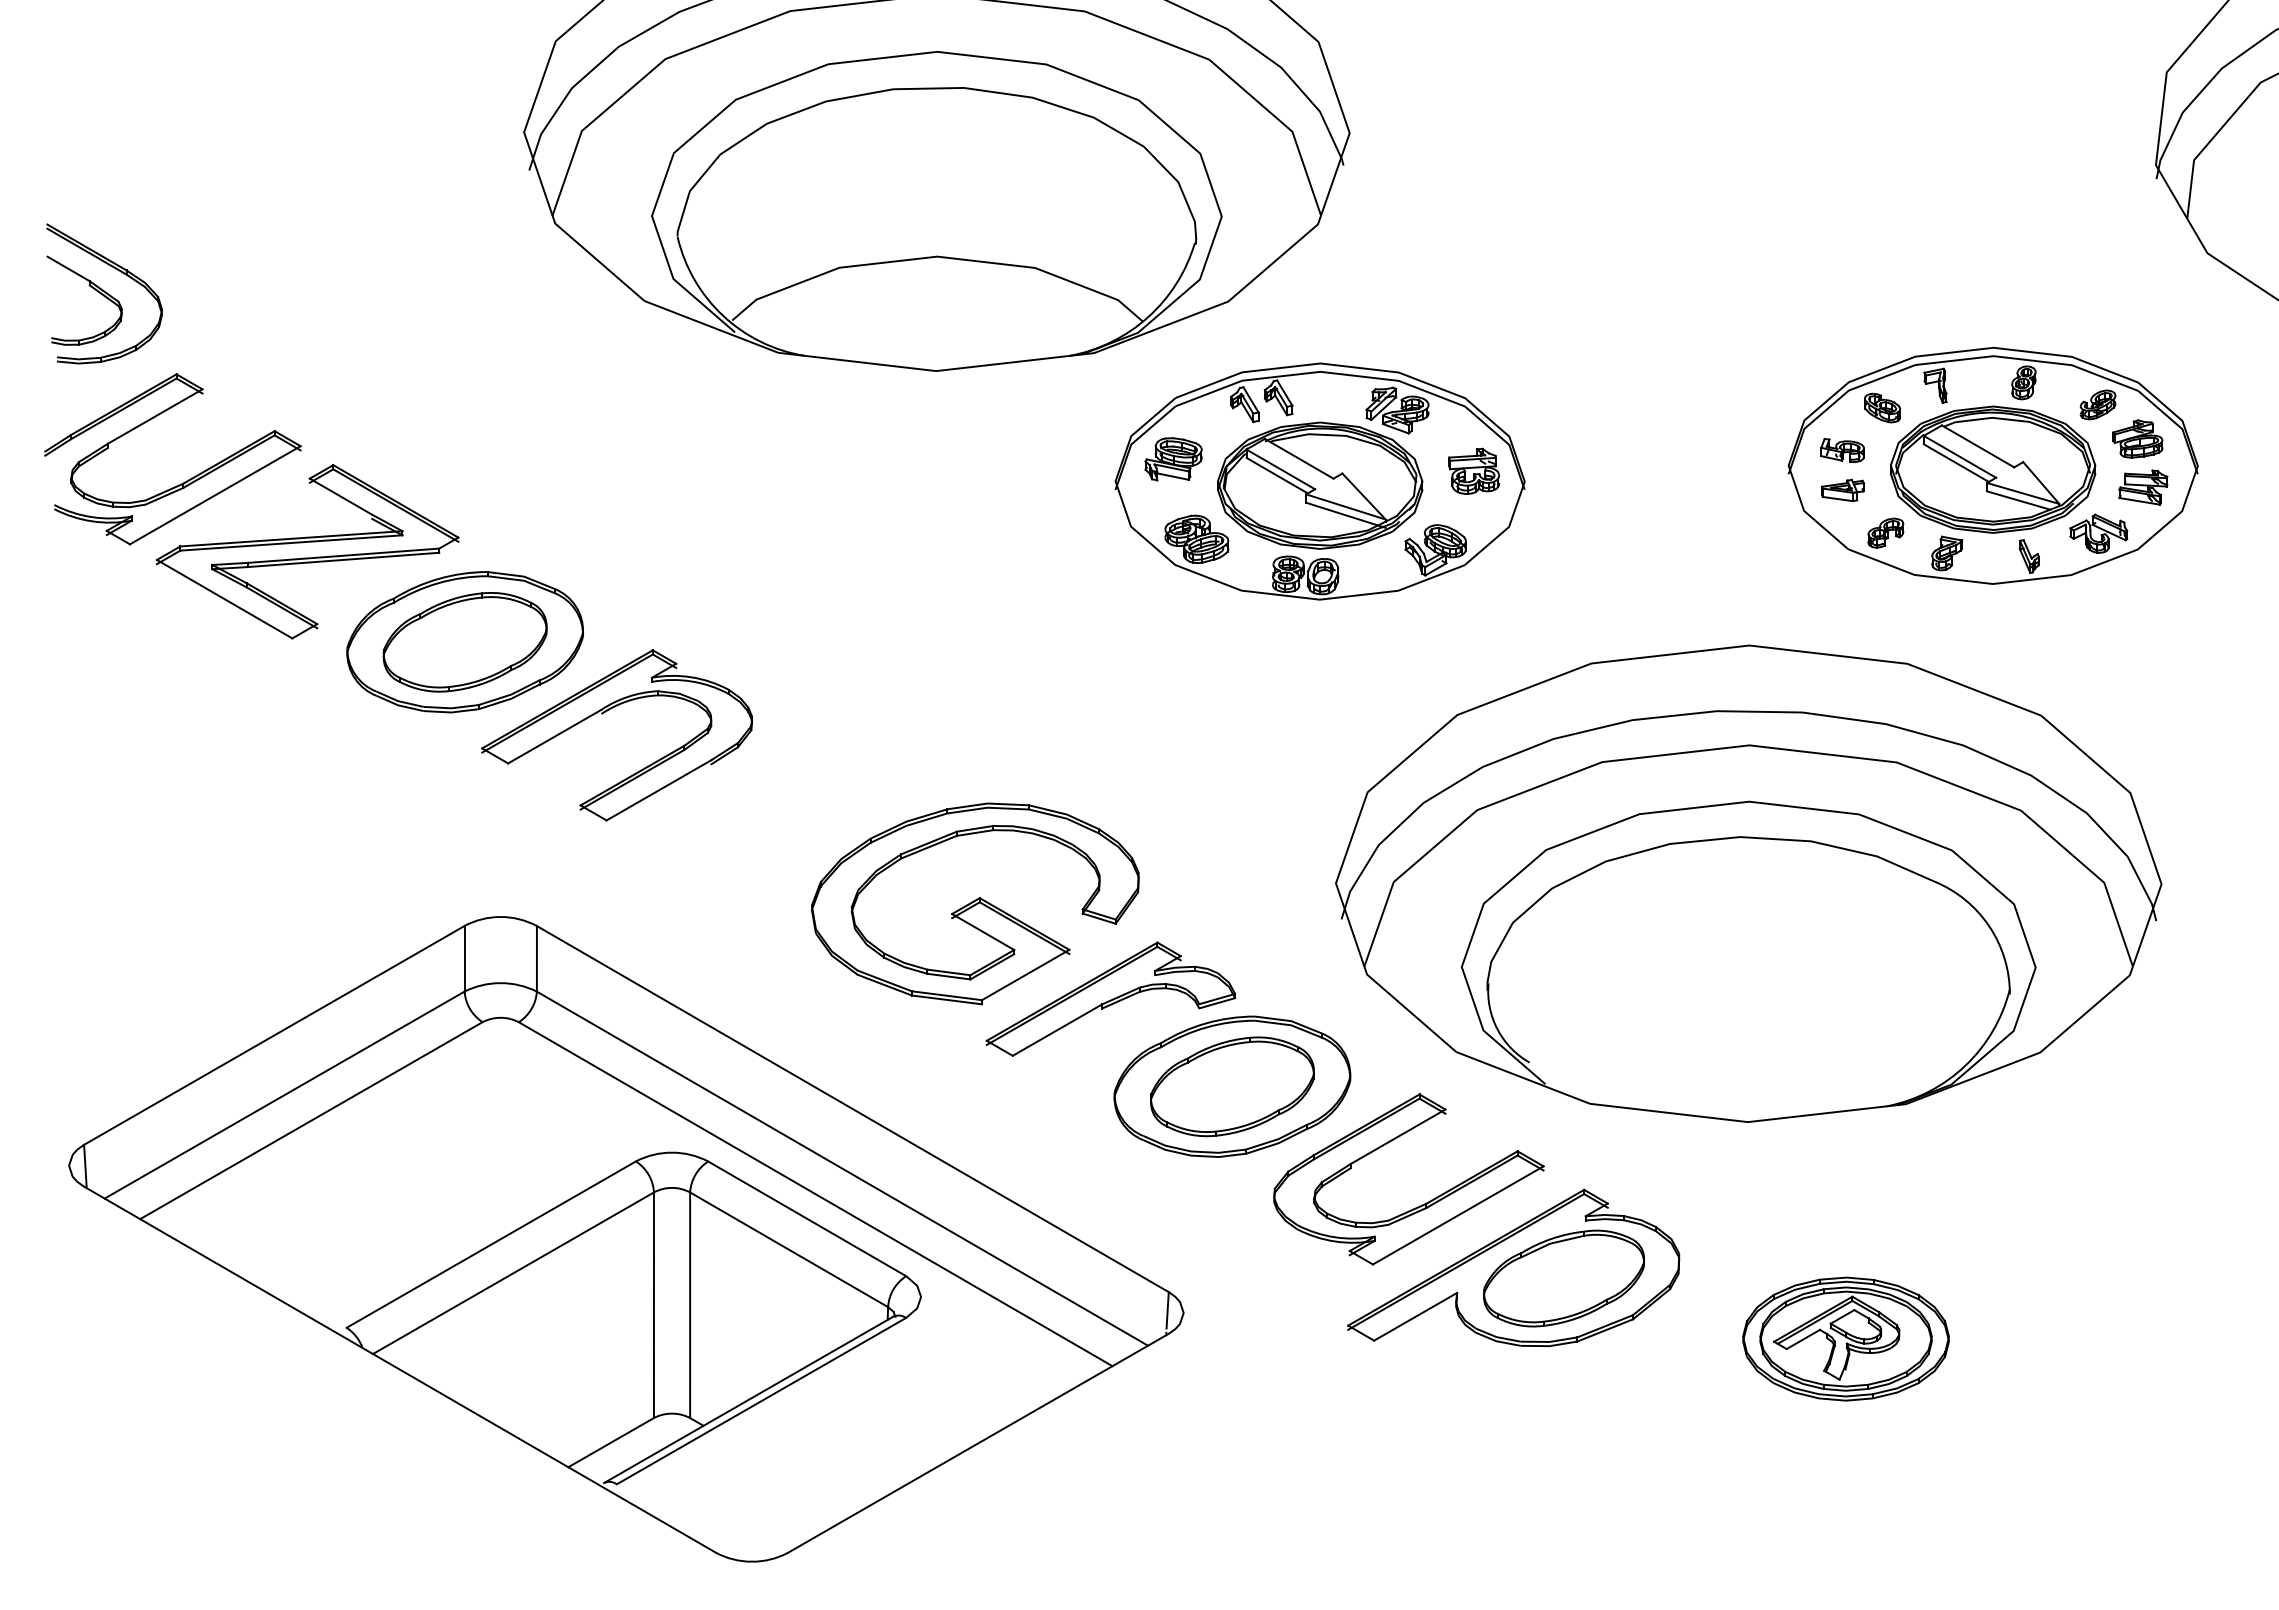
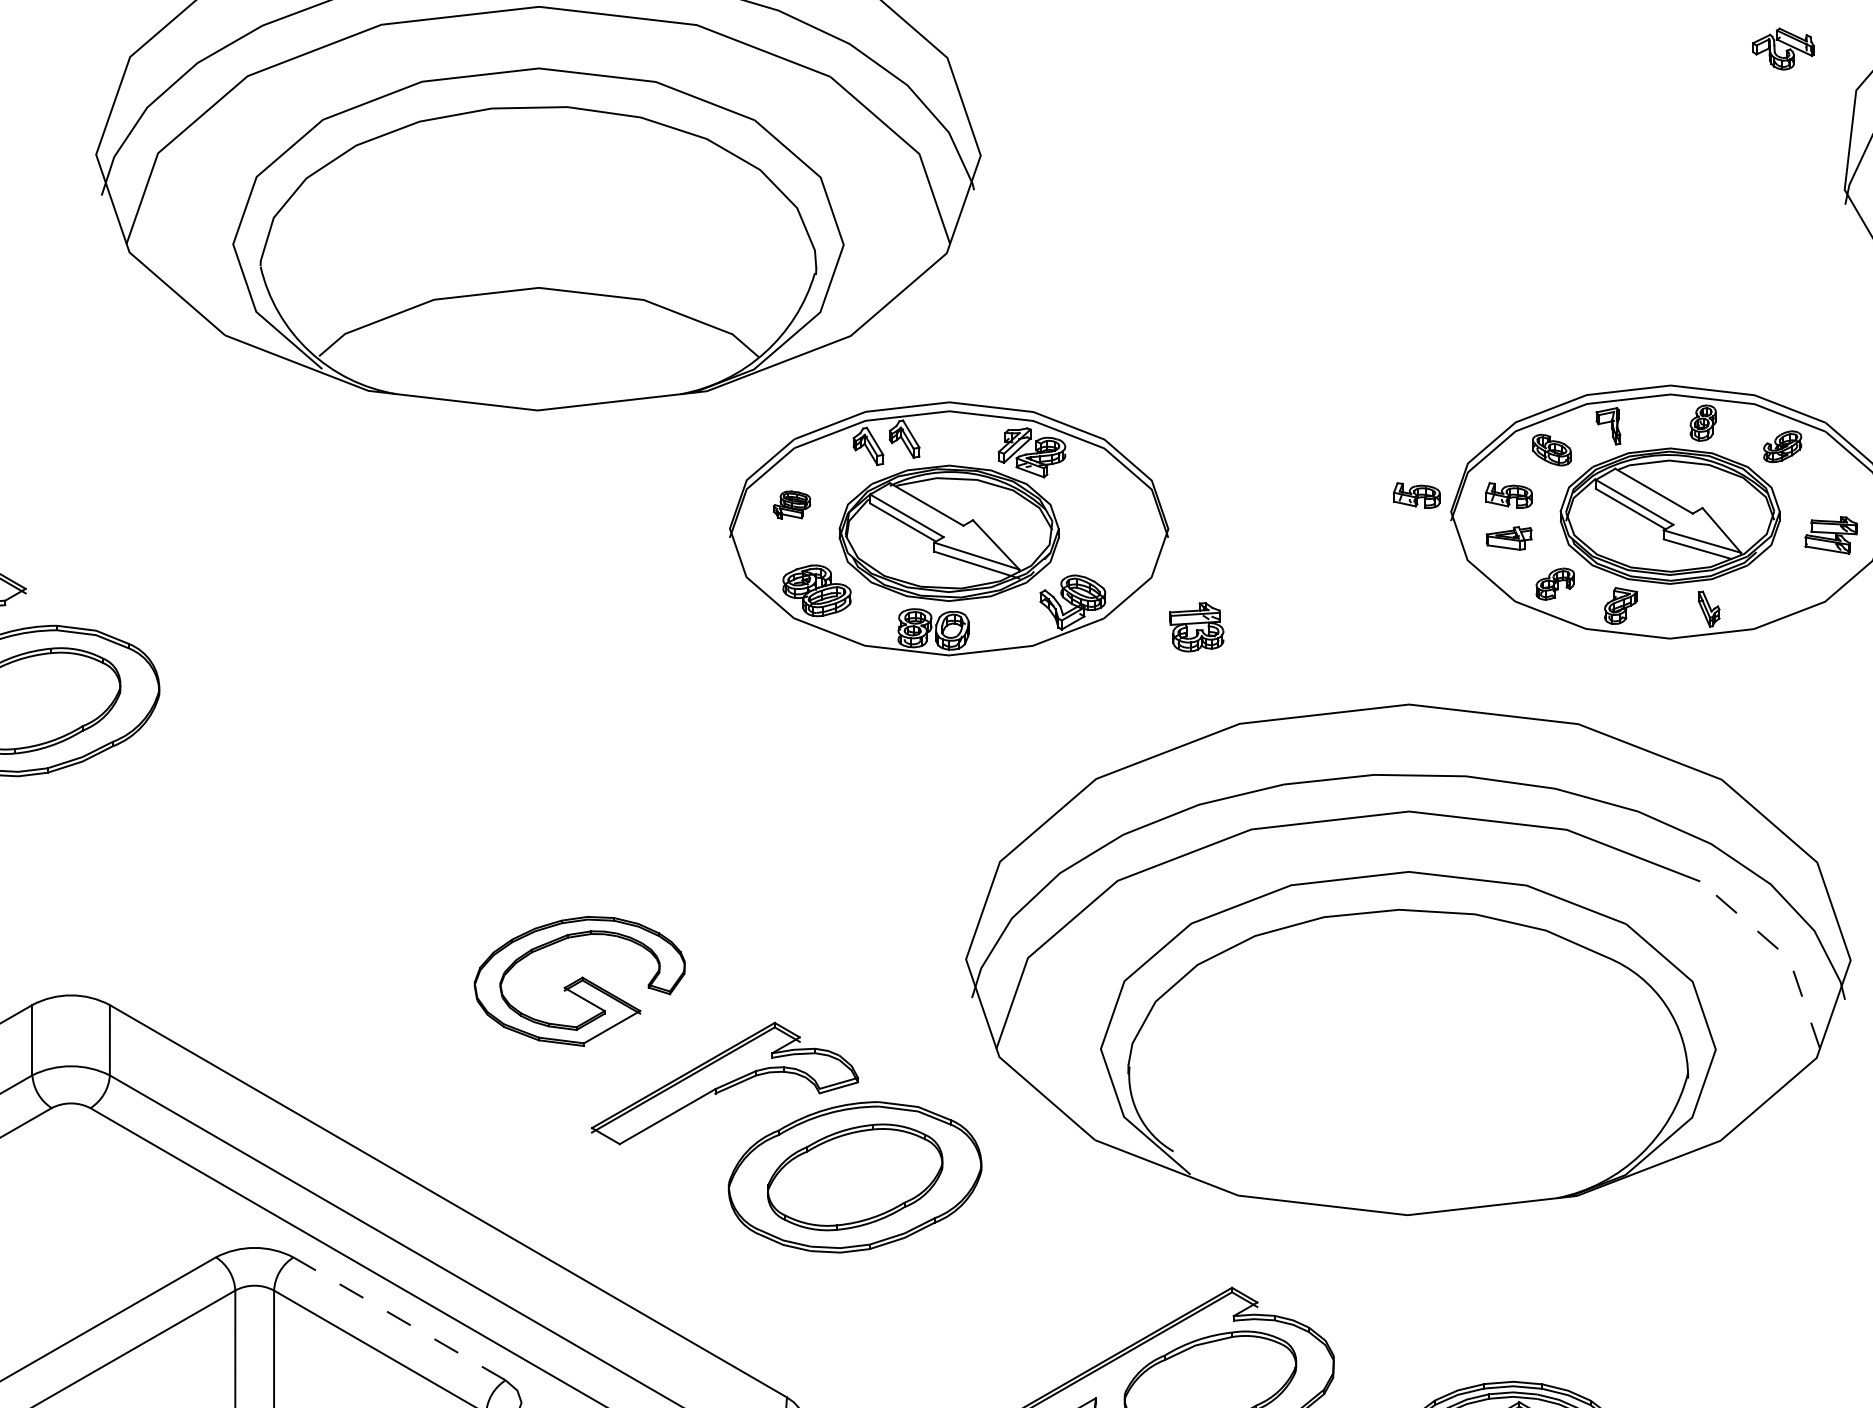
part: (2137, 438) -> (1824, 482), removed
part: (1756, 450) -> (1416, 495), added
part: (1173, 459) -> (791, 505), size x0.6
part: (1473, 470) -> (1195, 626), moved
part: (2098, 533) -> (1783, 48), moved
part: (604, 713) -> (182, 777), removed
line: (2096, 875) -> (1780, 950), solid -> dashed
part: (975, 903) -> (579, 980), size x0.6
part: (1419, 1205) -> (1055, 1304), removed
line: (806, 1218) -> (398, 1318), solid -> dashed

